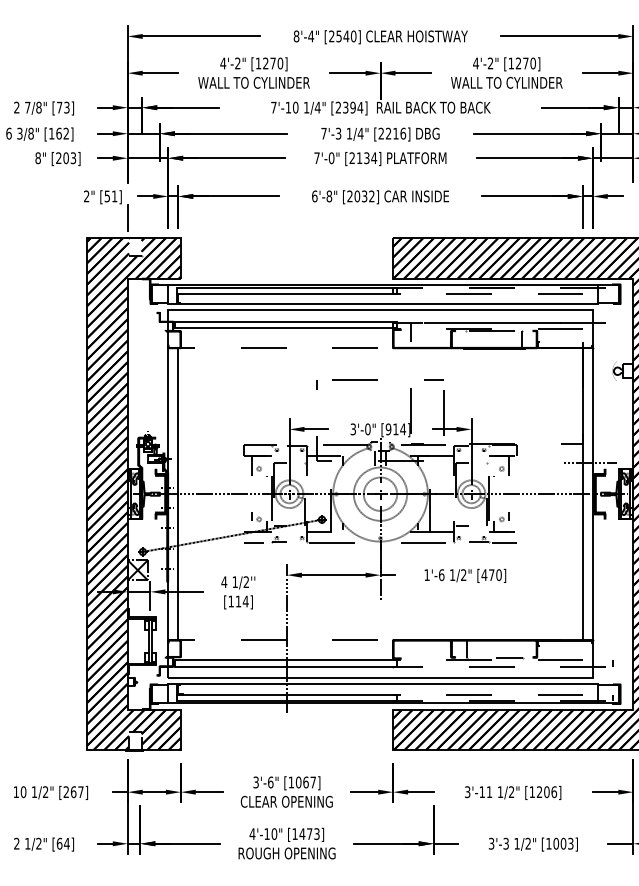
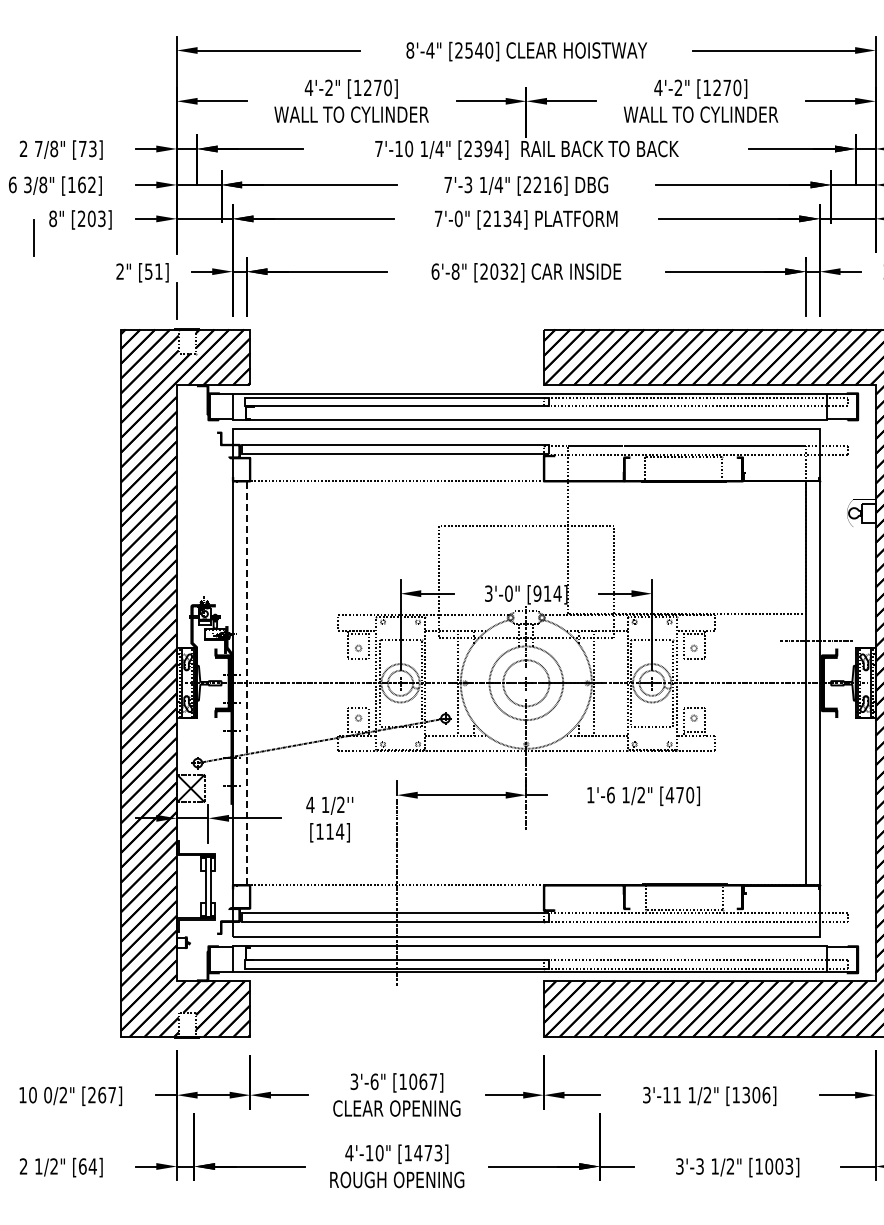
line: (23, 171) -> (33, 237), added
line: (178, 494) -> (246, 683), solid -> dashed
text: (34, 792) -> (48, 1095), 1/2" -> 0/2"
text: (539, 792) -> (745, 1095), [1206] -> [1306]

